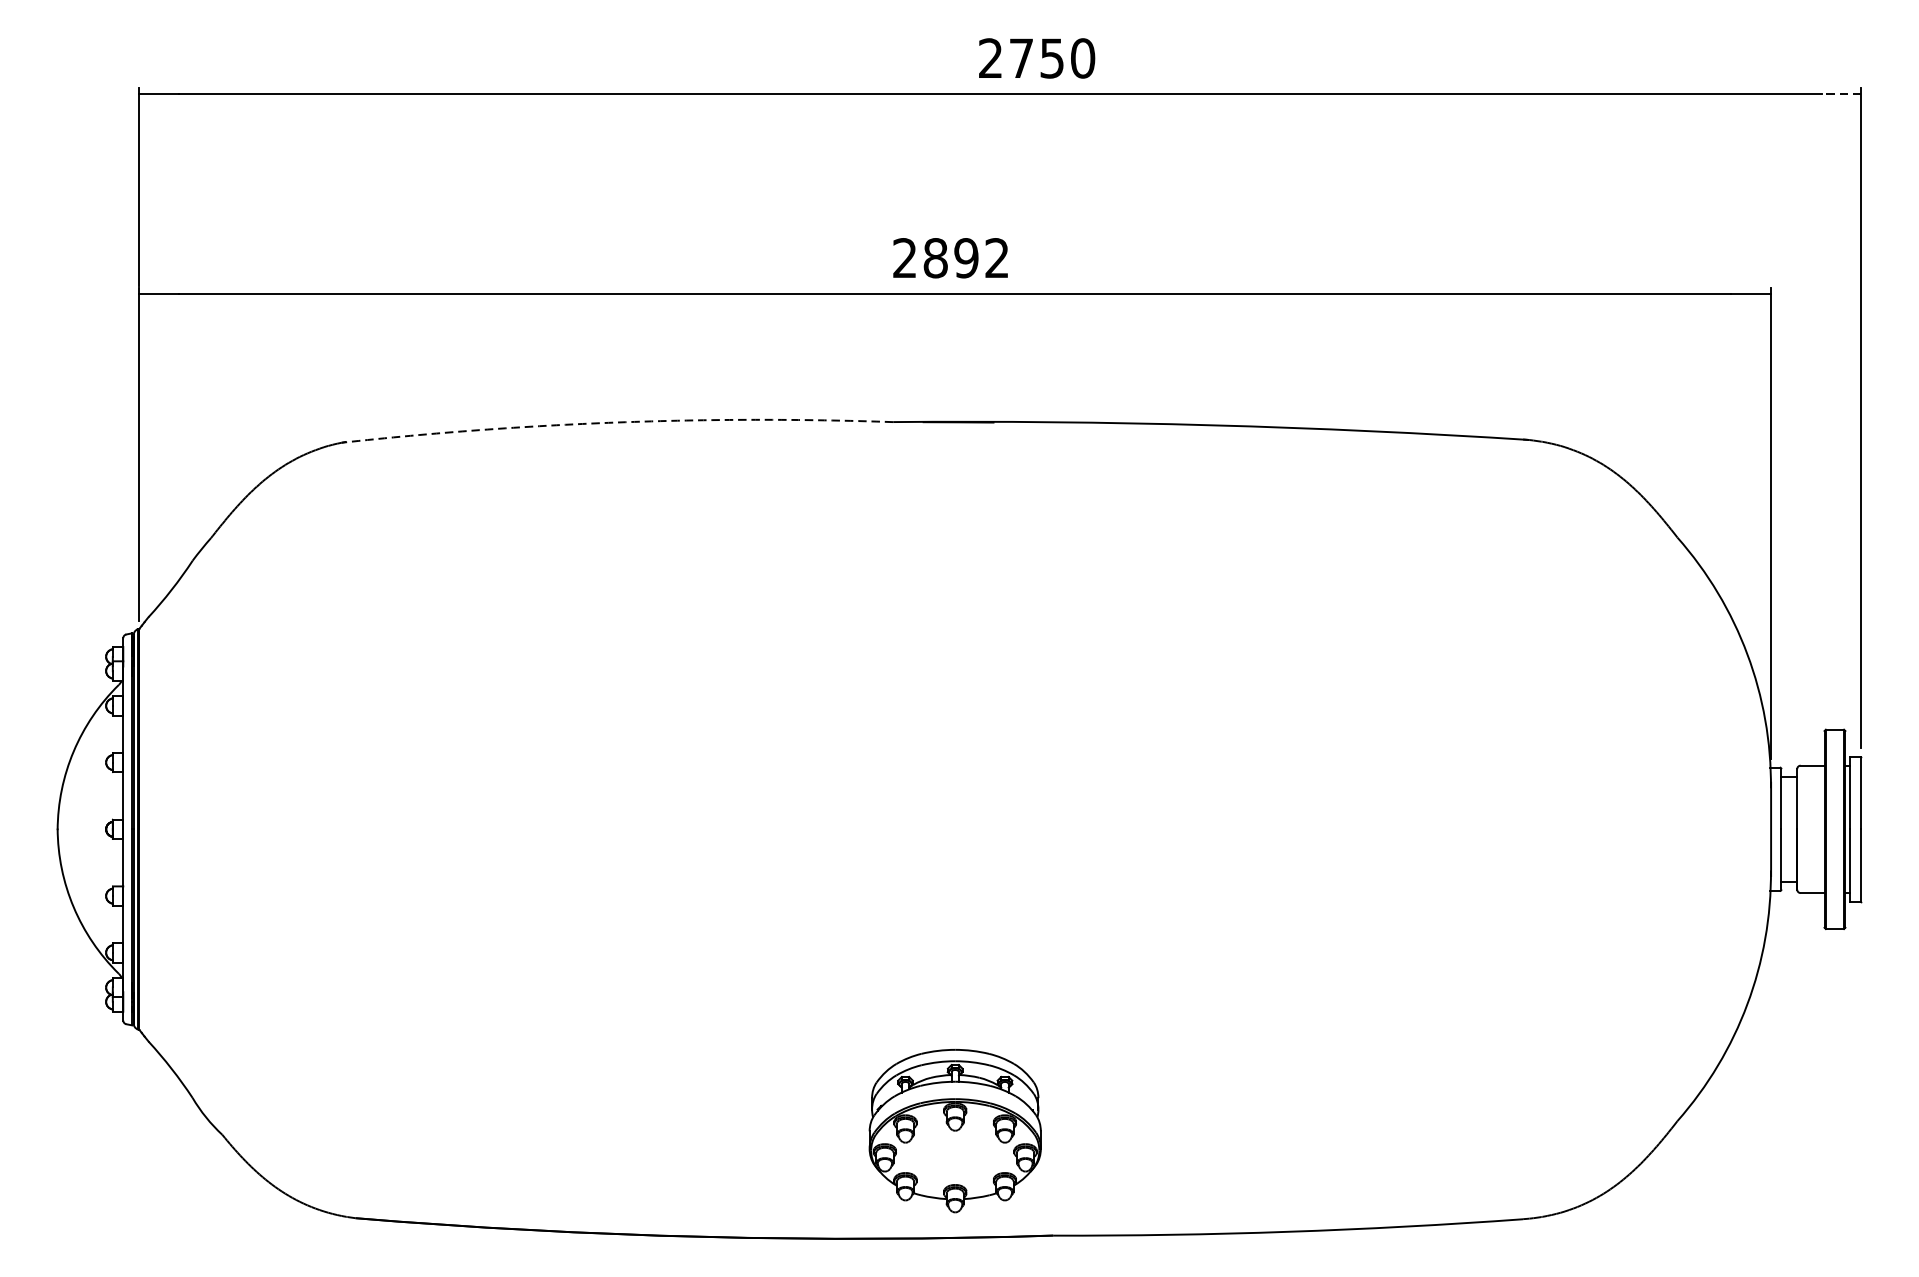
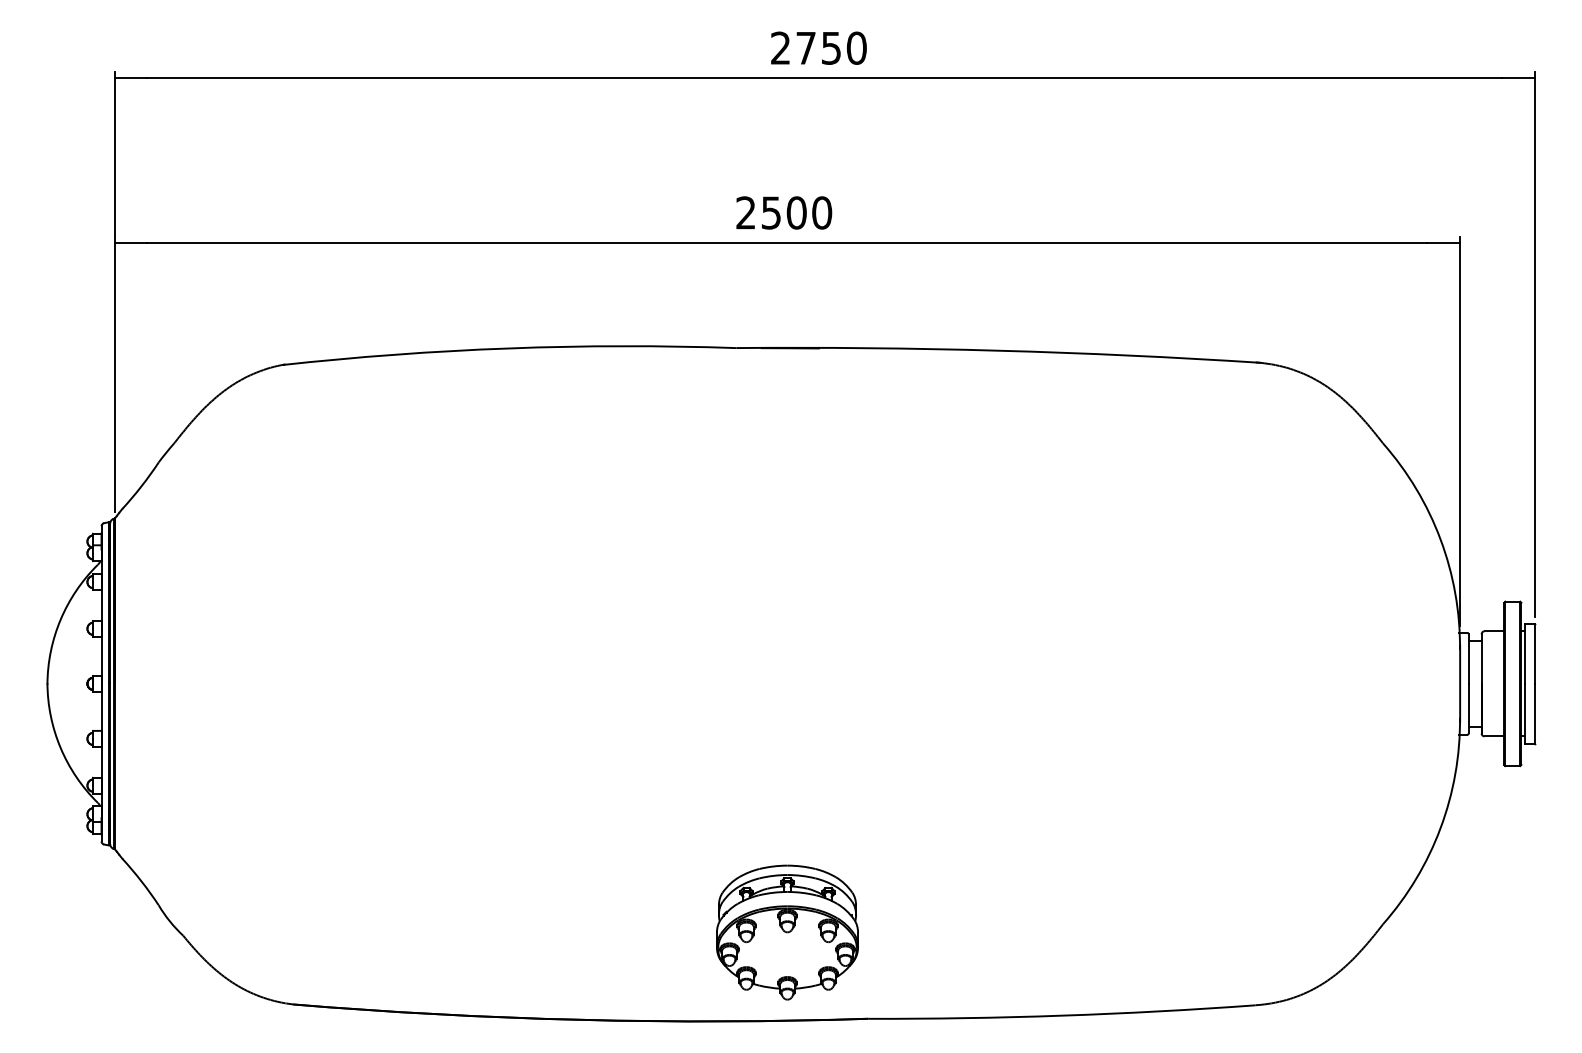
text: (1036, 57) -> (818, 47), moved
line: (1840, 93) -> (1517, 77), dashed -> solid
text: (966, 257) -> (796, 212), 2892 -> 2500
arc: (616, 422) -> (508, 348), dashed -> solid

